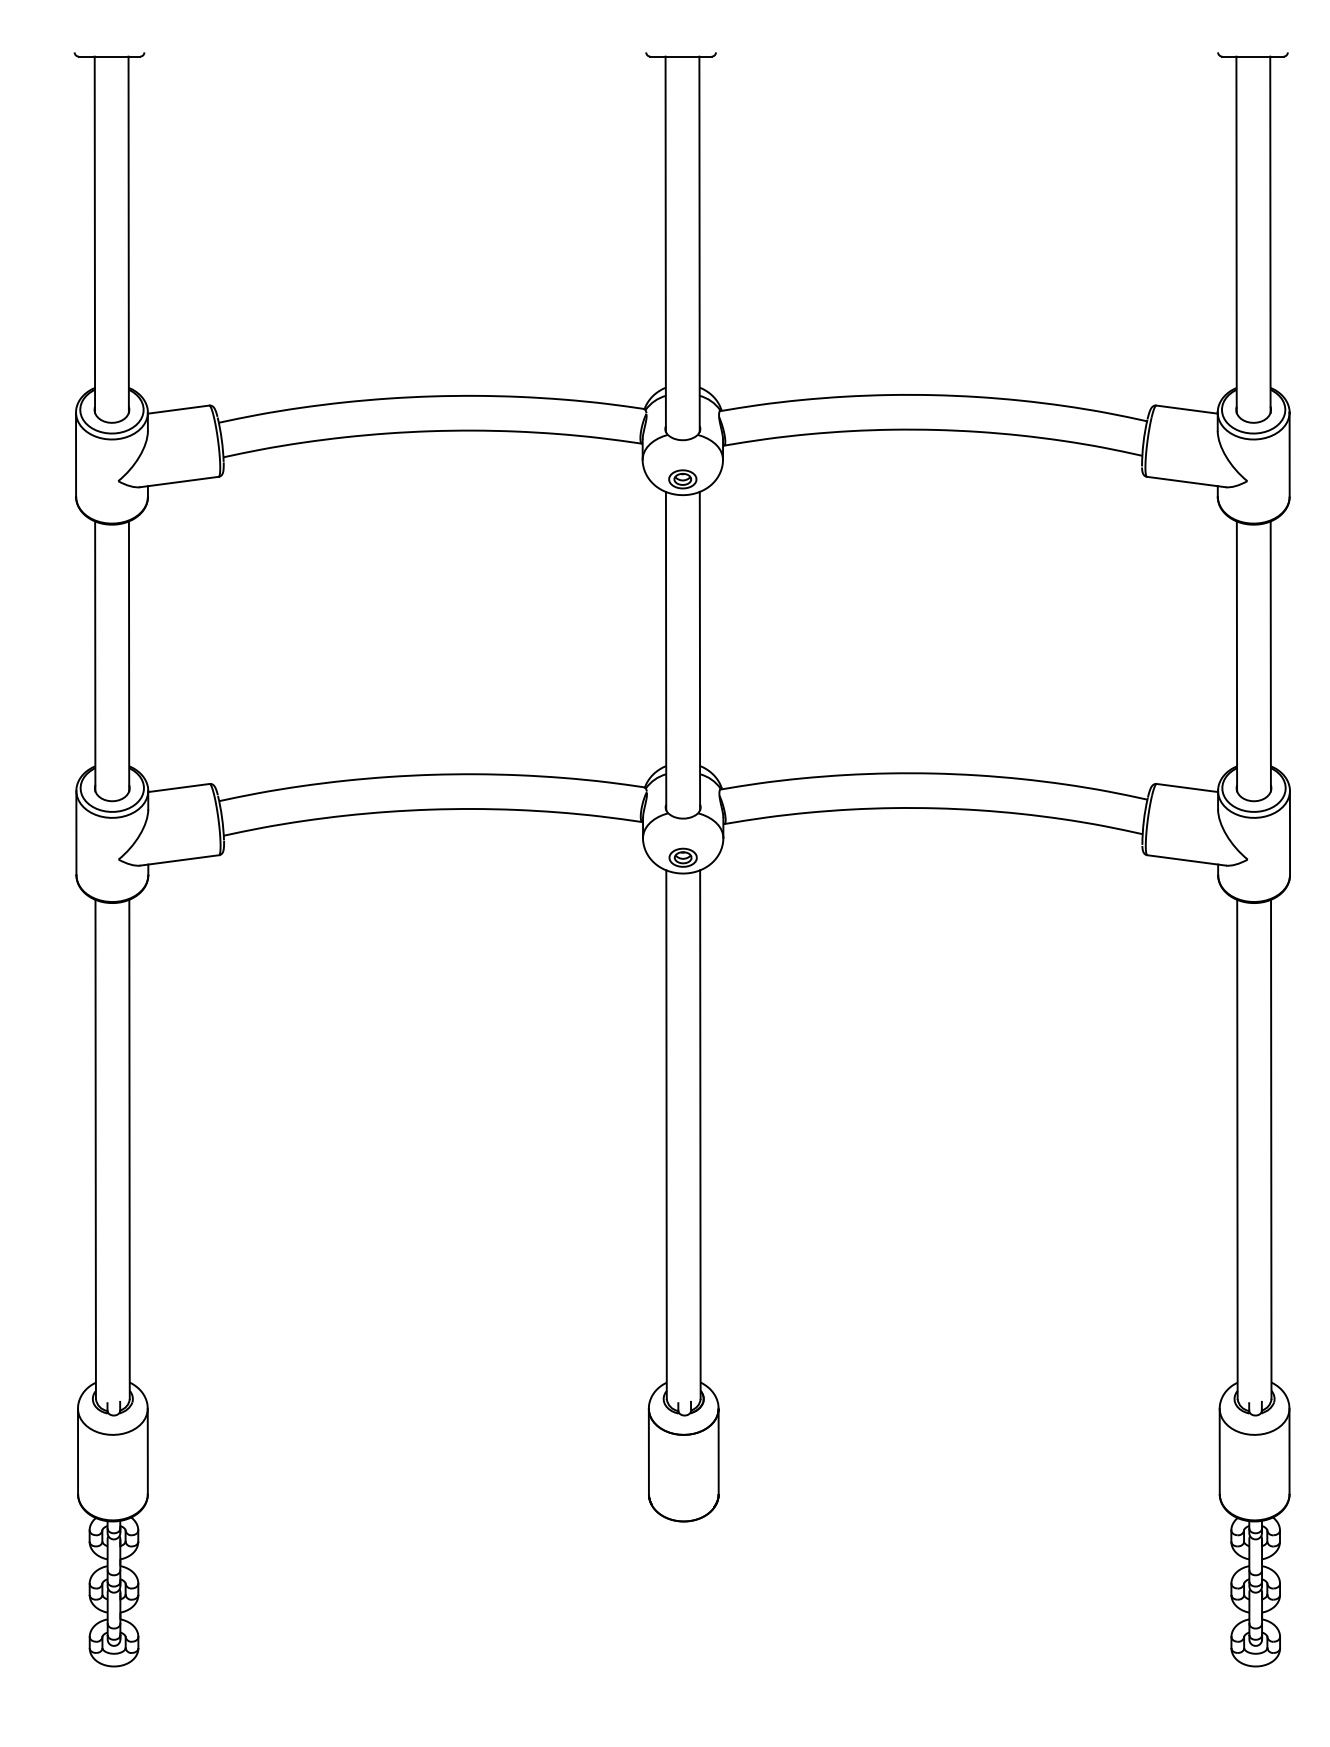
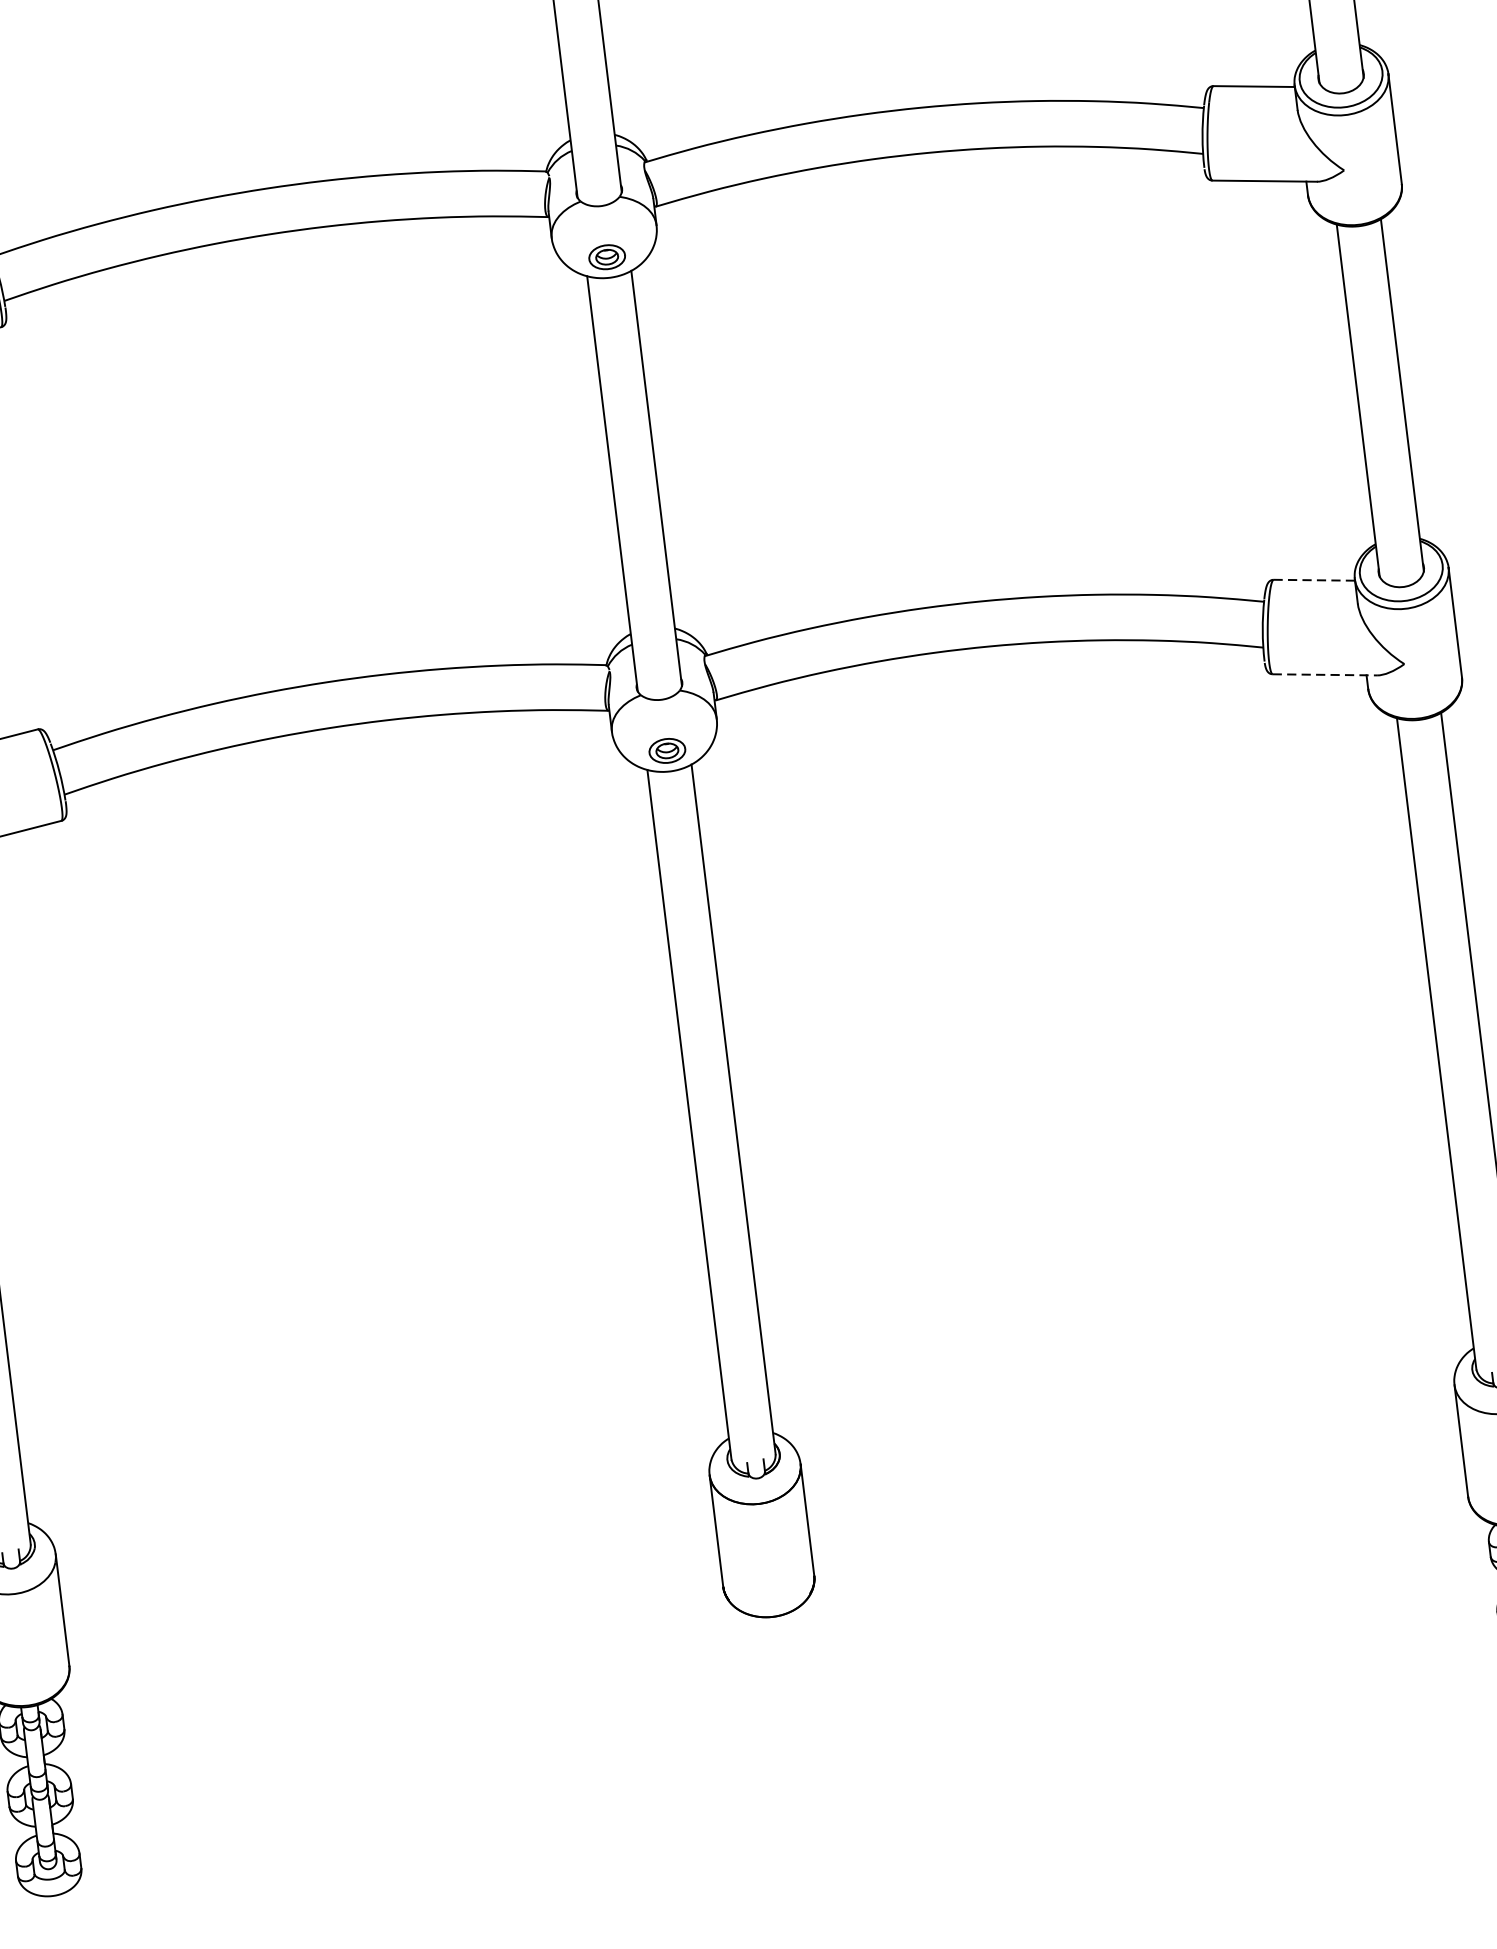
line: (1187, 788) -> (1314, 580), solid -> dashed
line: (1186, 860) -> (1324, 674), solid -> dashed

